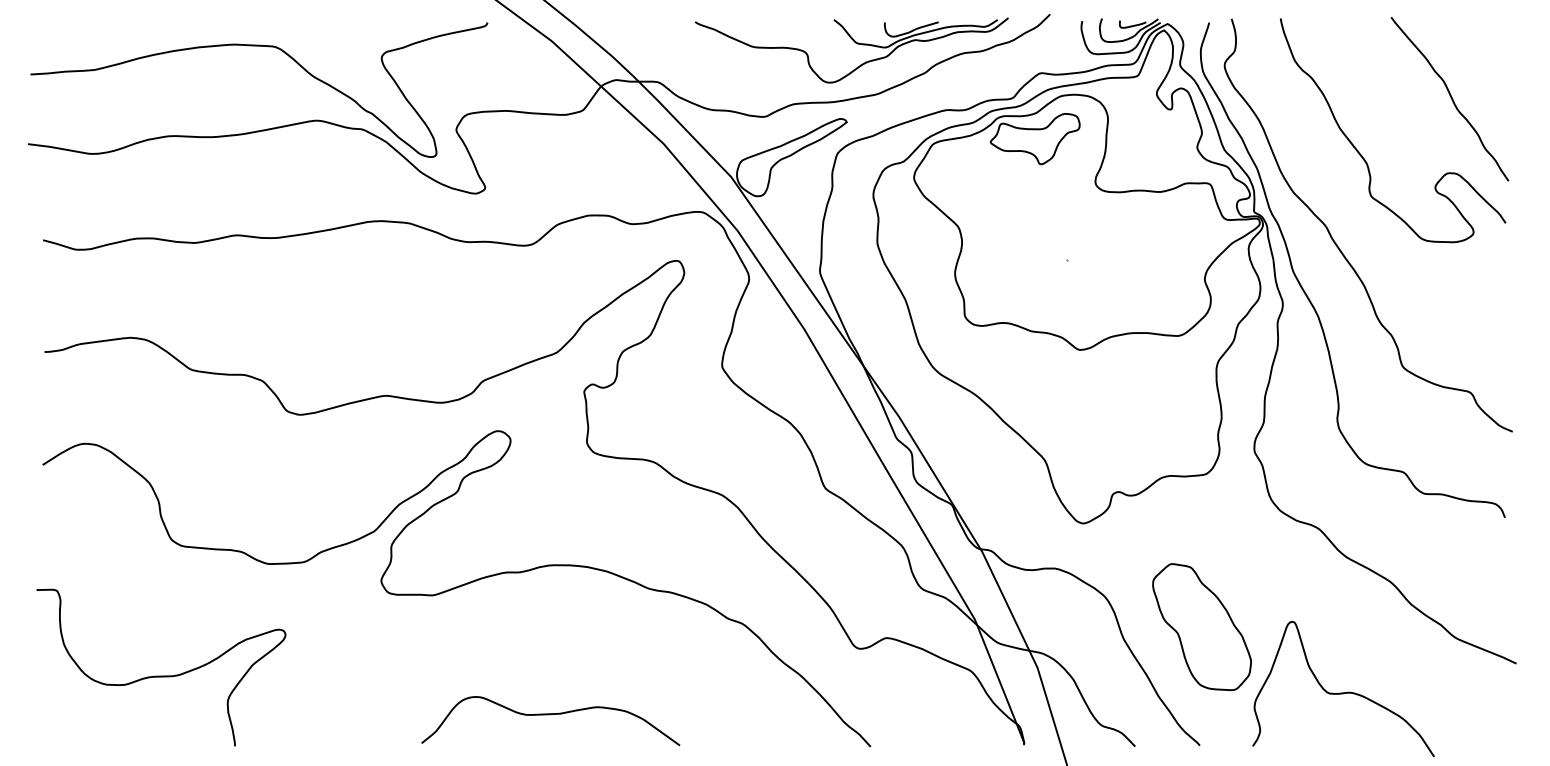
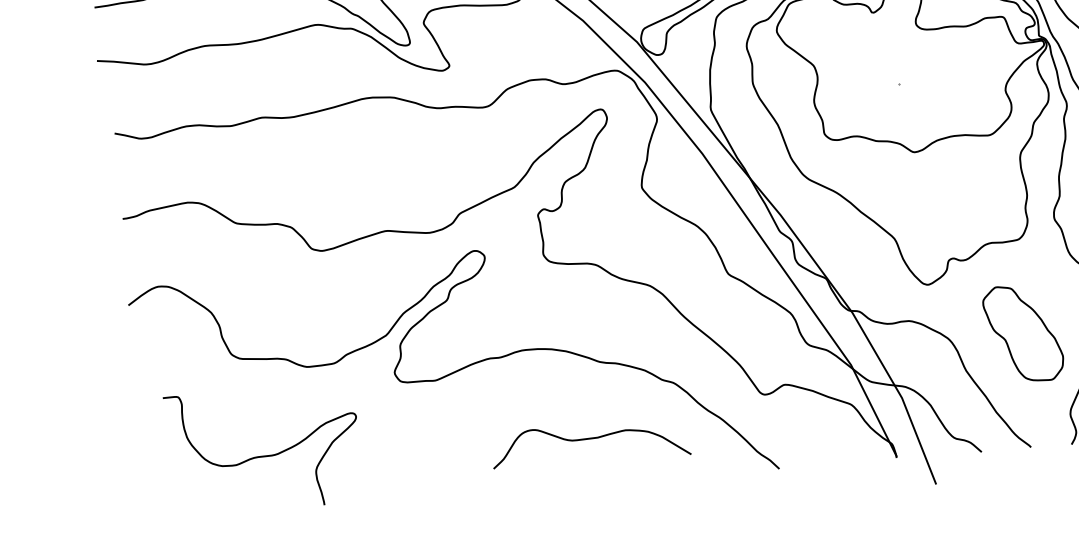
part: (1201, 626) -> (1022, 333), moved
curve: (161, 675) -> (263, 455), moved
curve: (550, 715) -> (590, 439), moved

